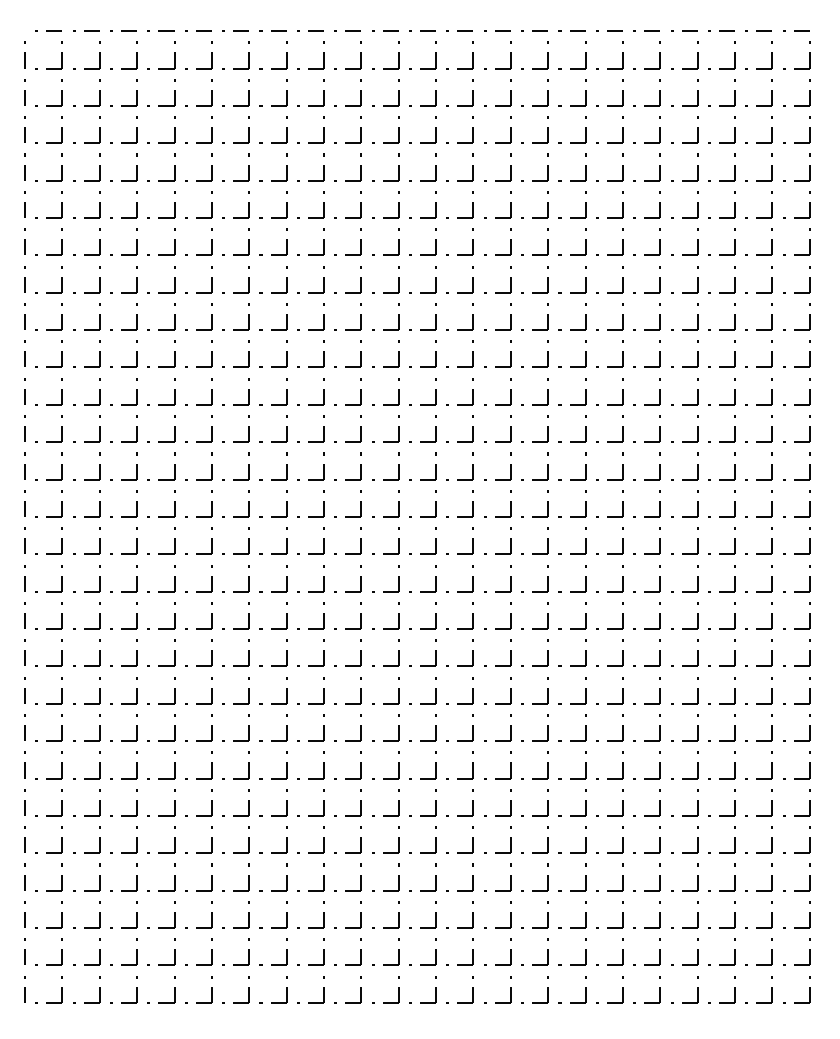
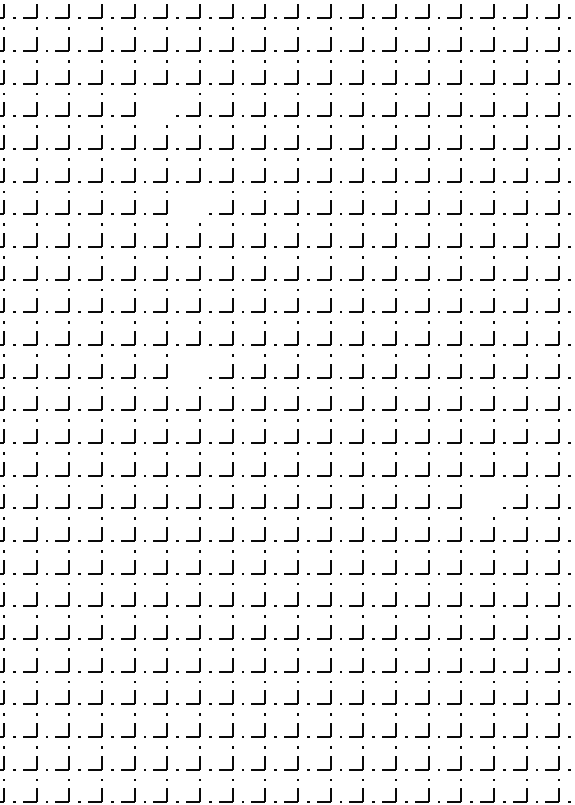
part: (248, 167) -> (166, 104), removed
part: (286, 279) -> (200, 202), removed
part: (286, 466) -> (200, 366), removed
part: (622, 615) -> (493, 496), removed

